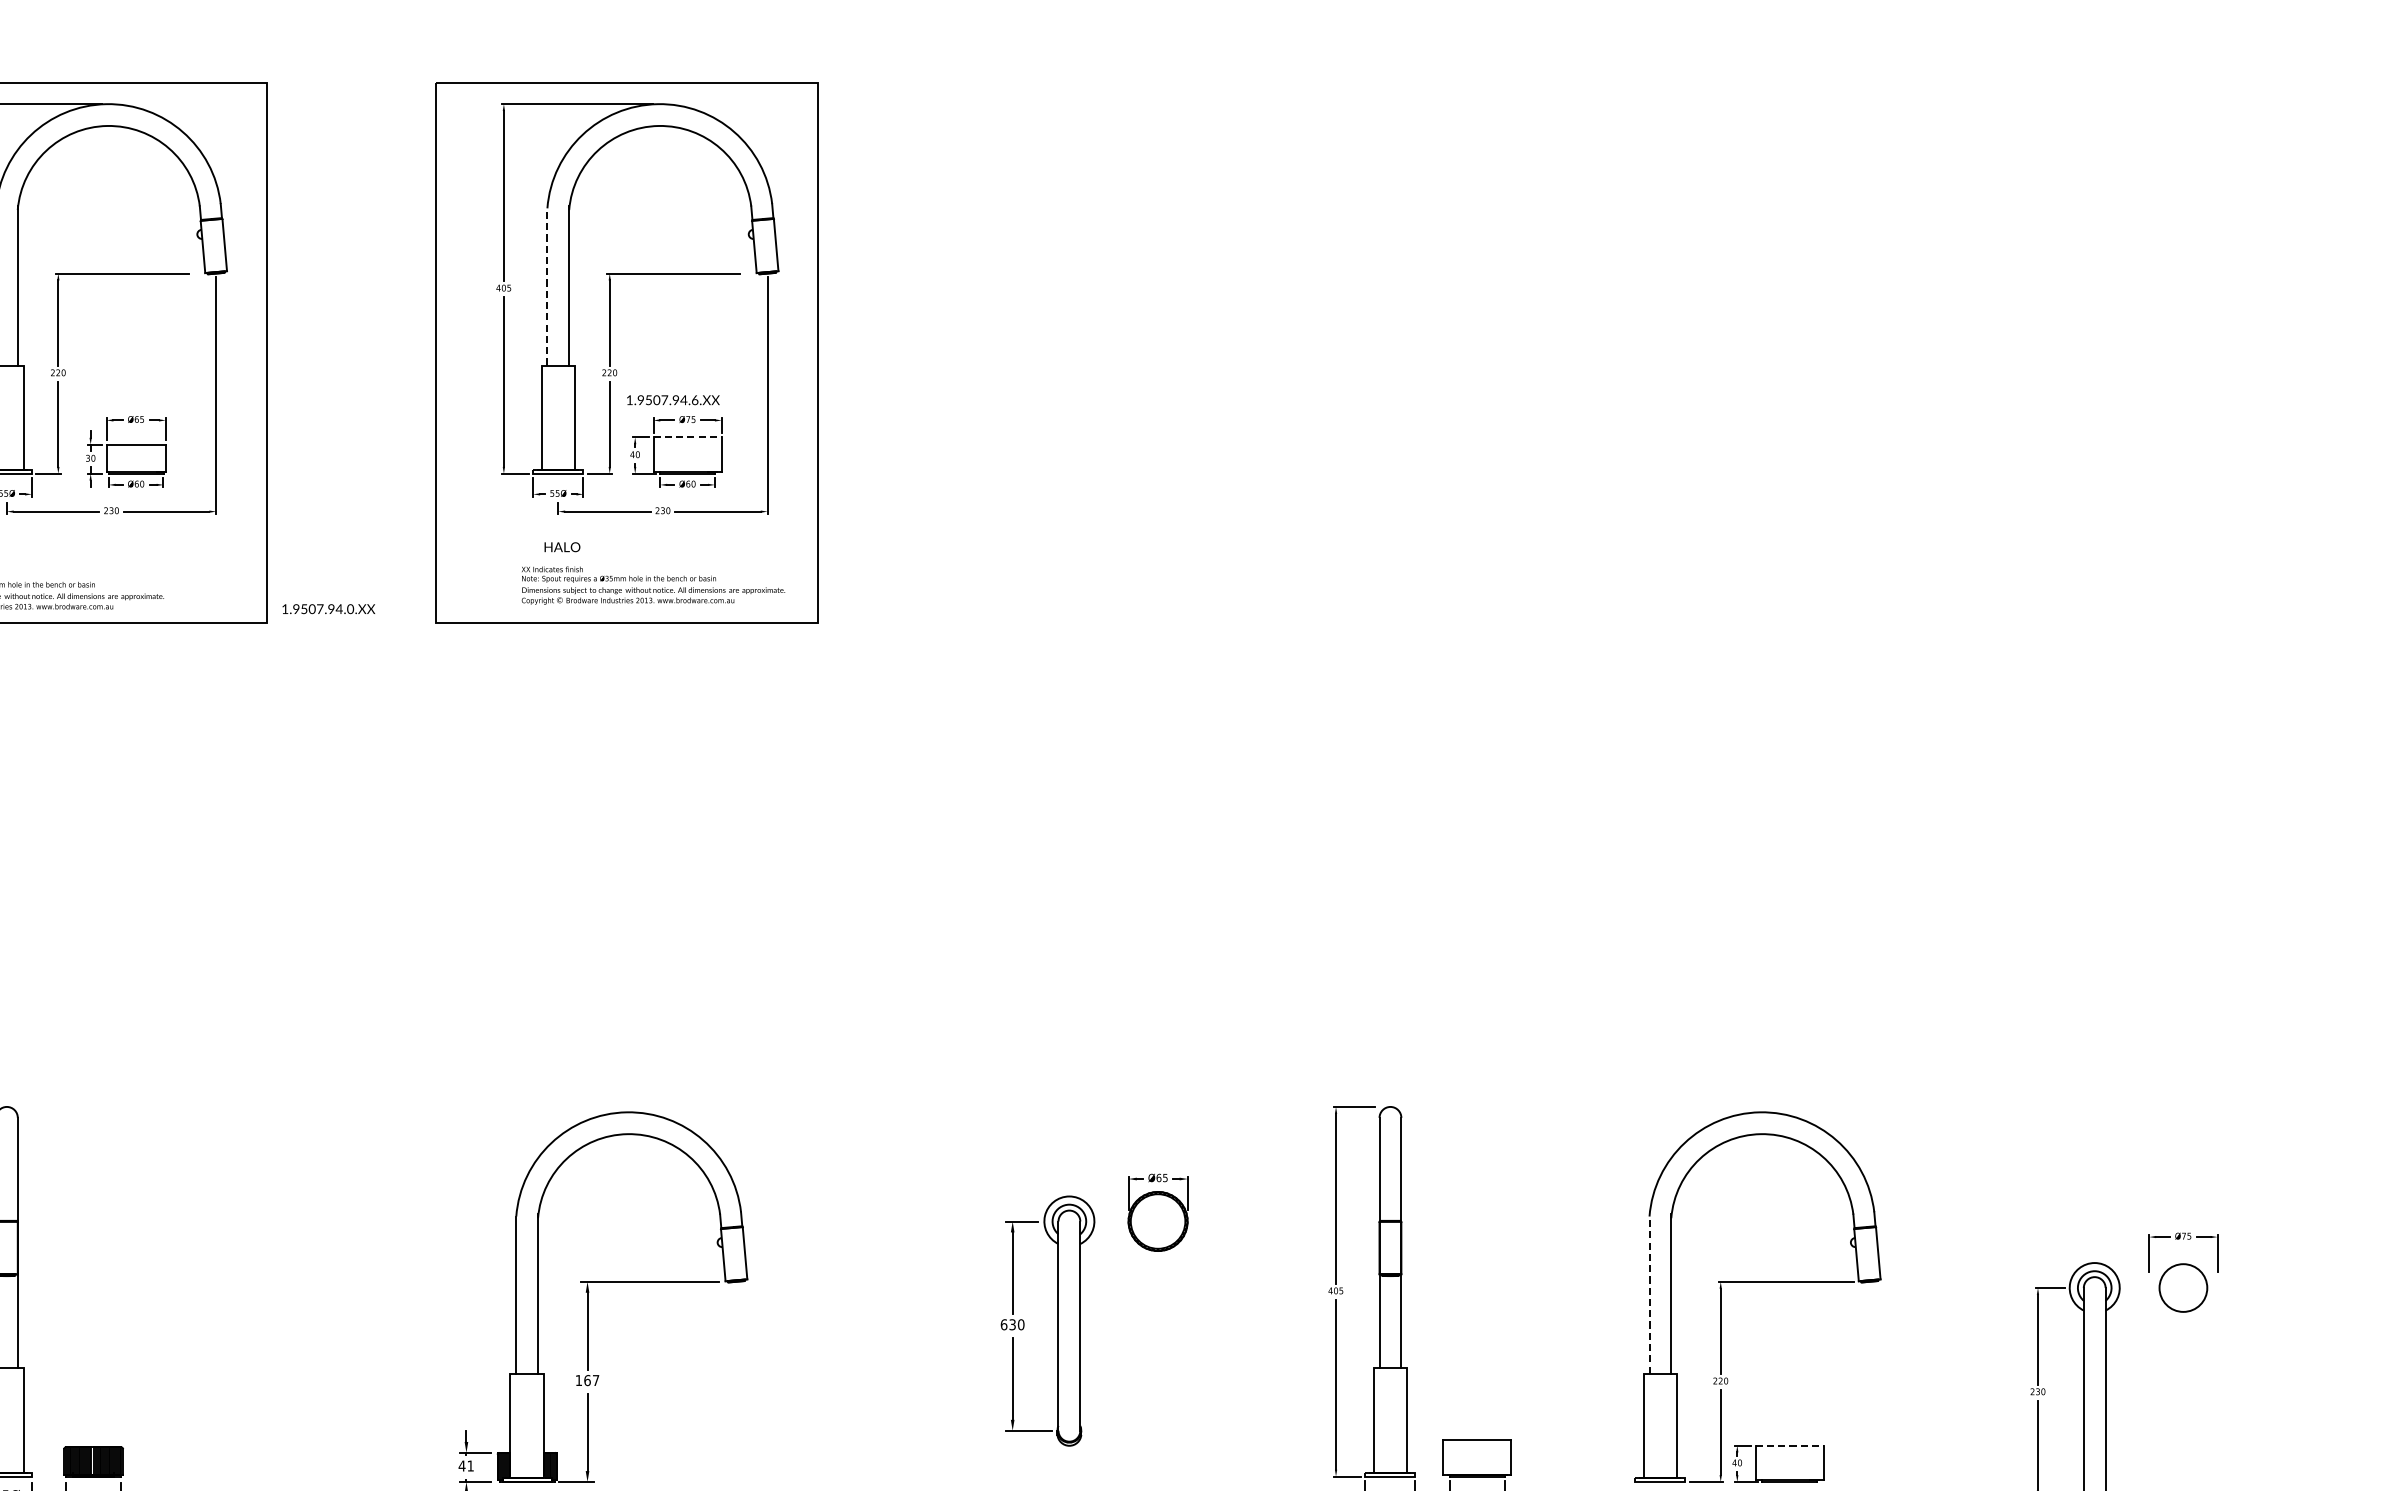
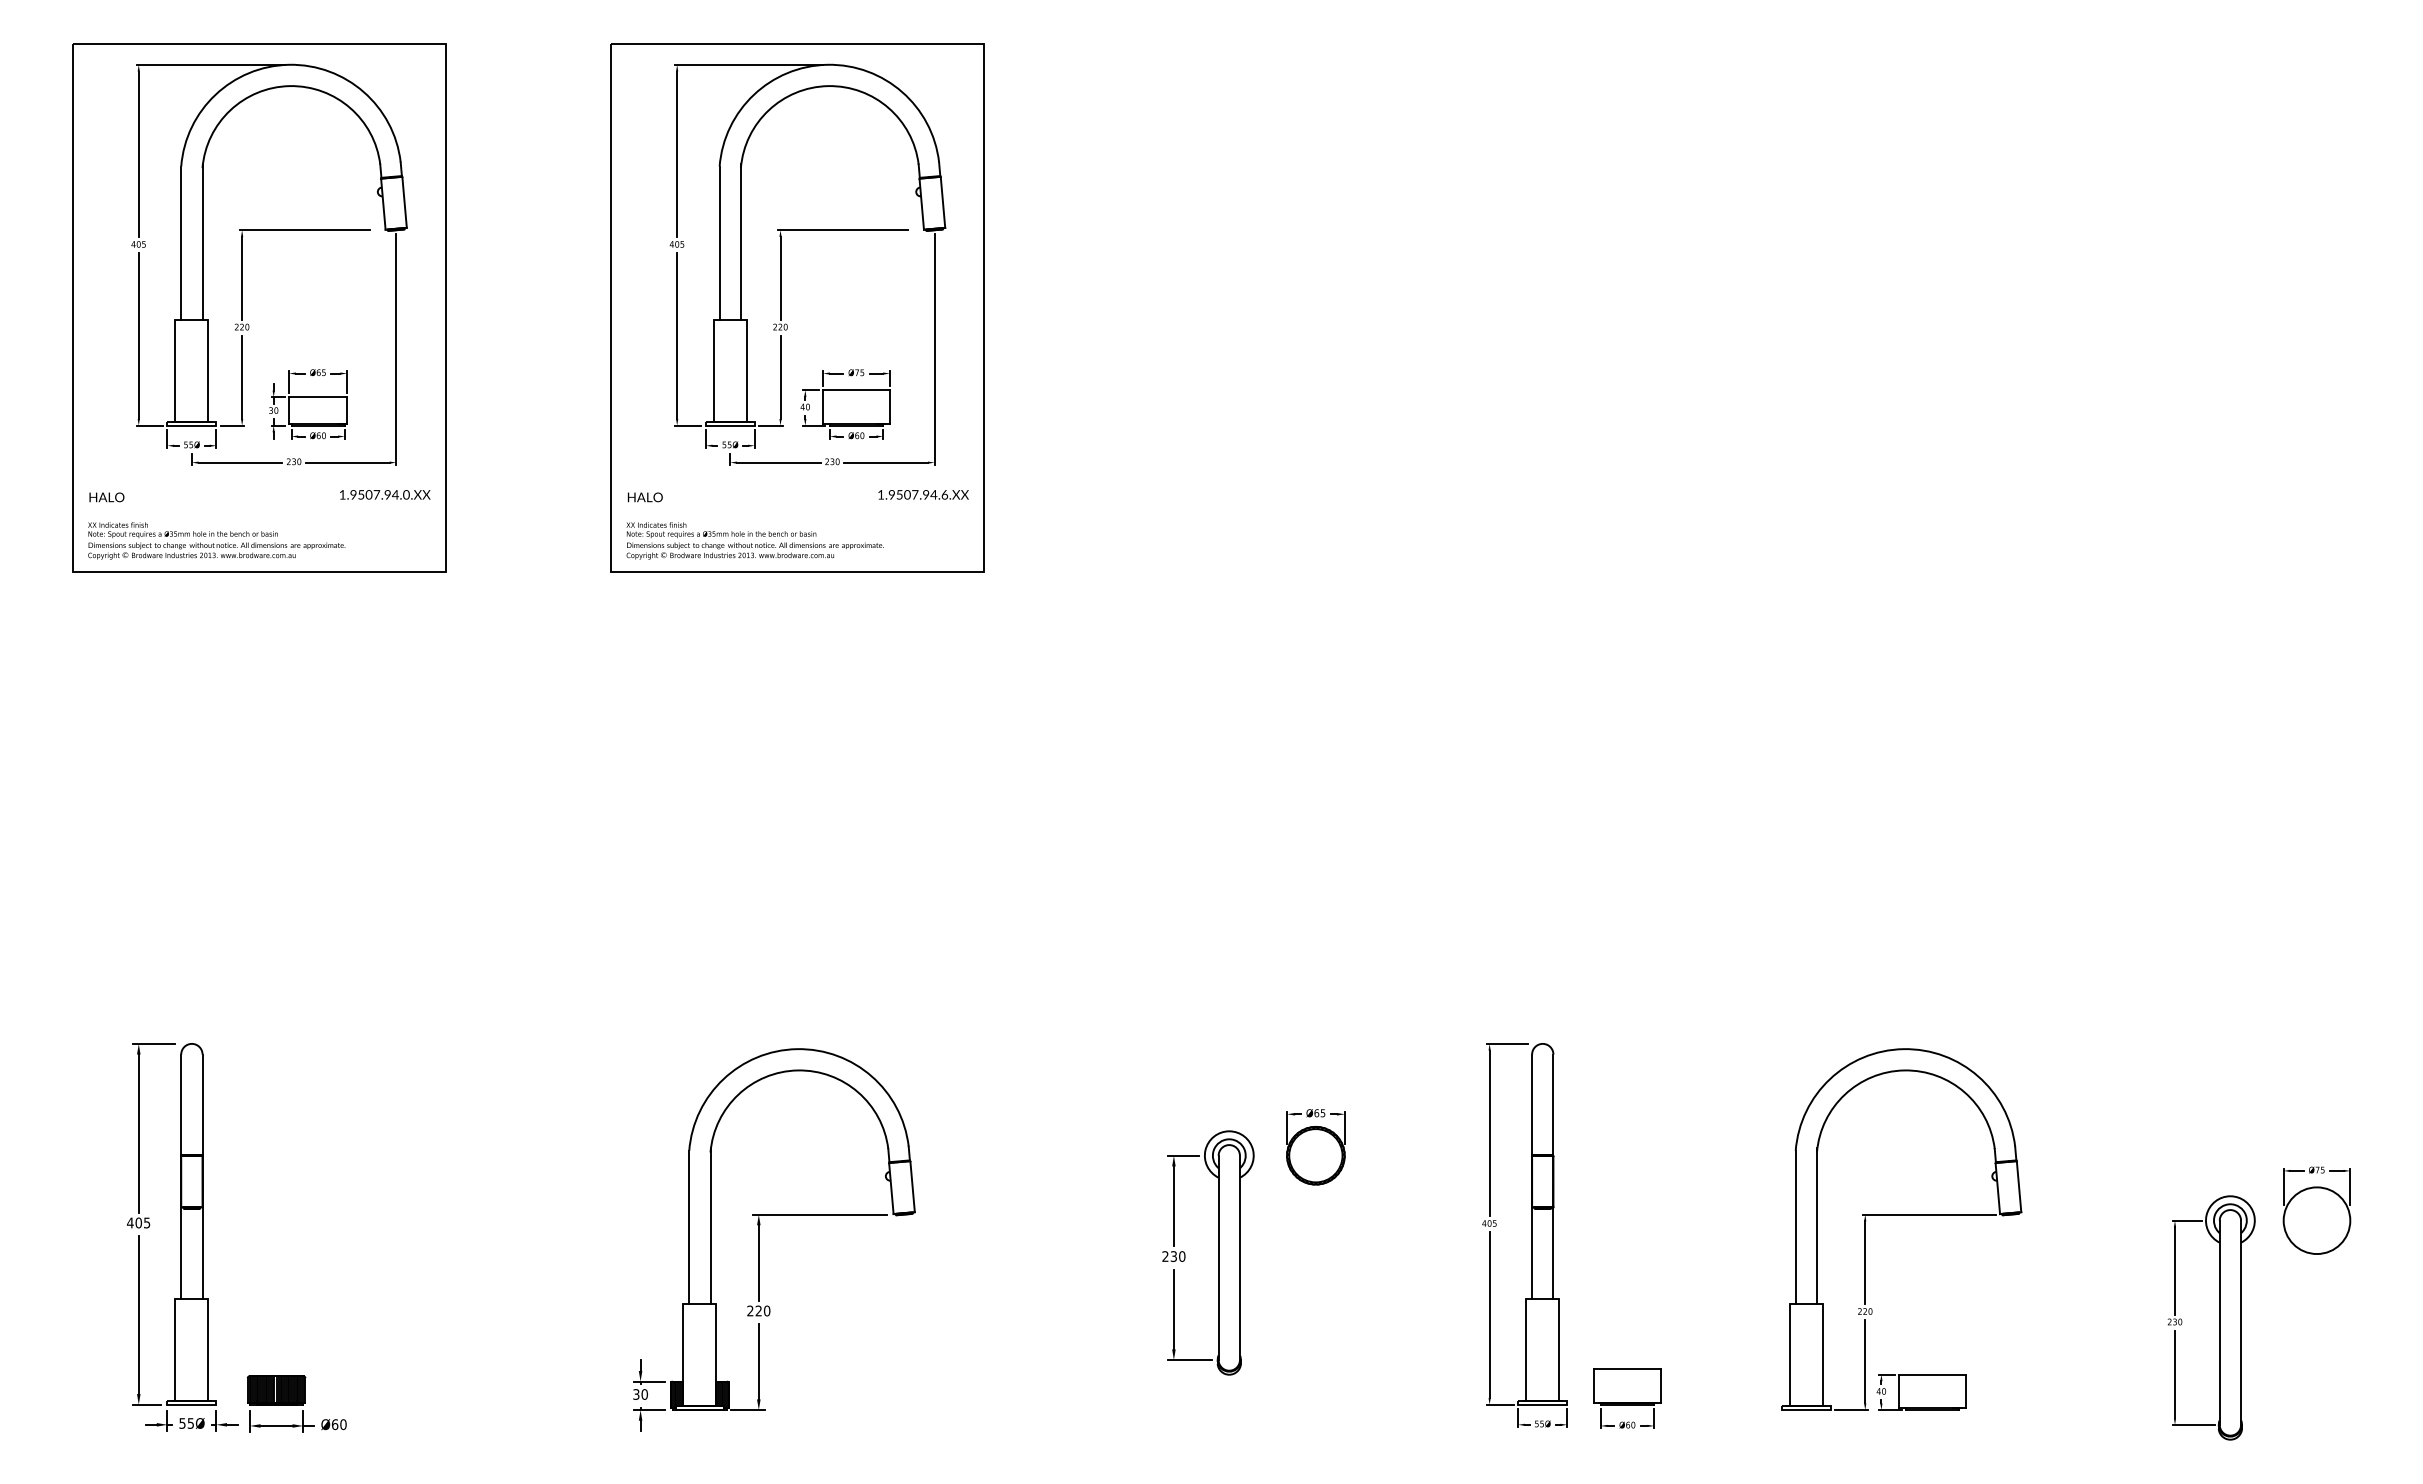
line: (547, 287) -> (719, 243), dashed -> solid
text: (673, 399) -> (923, 494), moved
line: (688, 437) -> (857, 390), dashed -> solid
text: (561, 547) -> (644, 497), moved
text: (652, 585) -> (754, 540), moved
text: (329, 608) -> (385, 494), moved
circle: (2182, 1287) -> (2316, 1220), size x1.43
line: (1649, 1295) -> (1795, 1227), dashed -> solid
text: (1004, 1324) -> (1165, 1256), 630 -> 230
text: (587, 1380) -> (758, 1310), 167 -> 220
line: (1790, 1445) -> (1933, 1374), dashed -> solid
text: (465, 1466) -> (639, 1394), 41 -> 30

